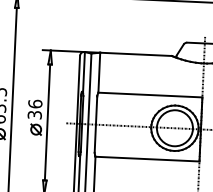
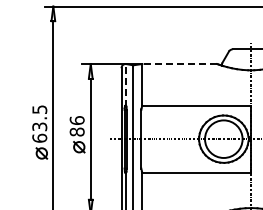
line: (135, 54) -> (179, 64), solid -> dashed
line: (84, 71) -> (126, 84), solid -> dashed
text: (34, 114) -> (76, 131), 36 -> 86

